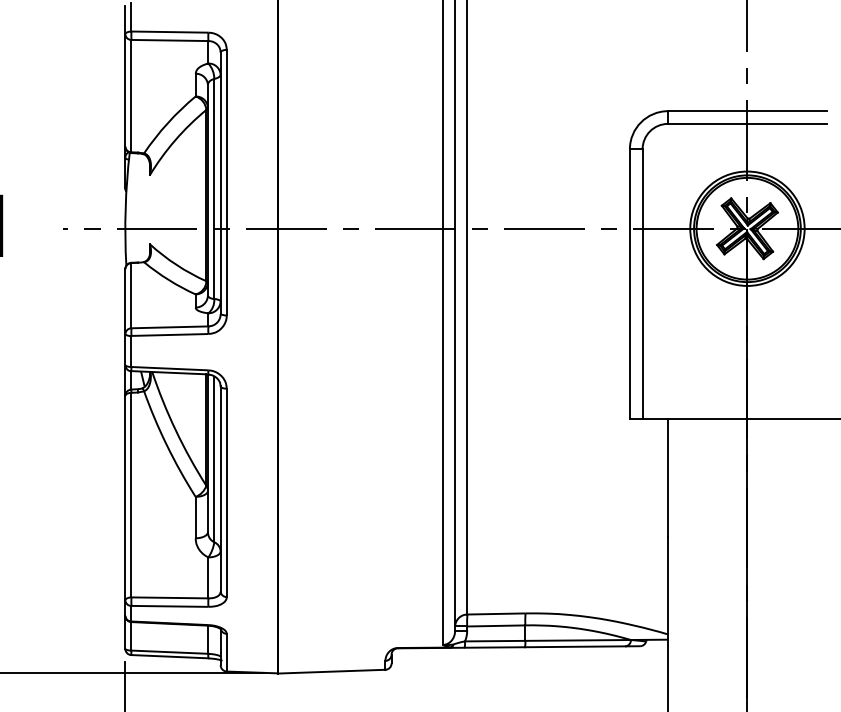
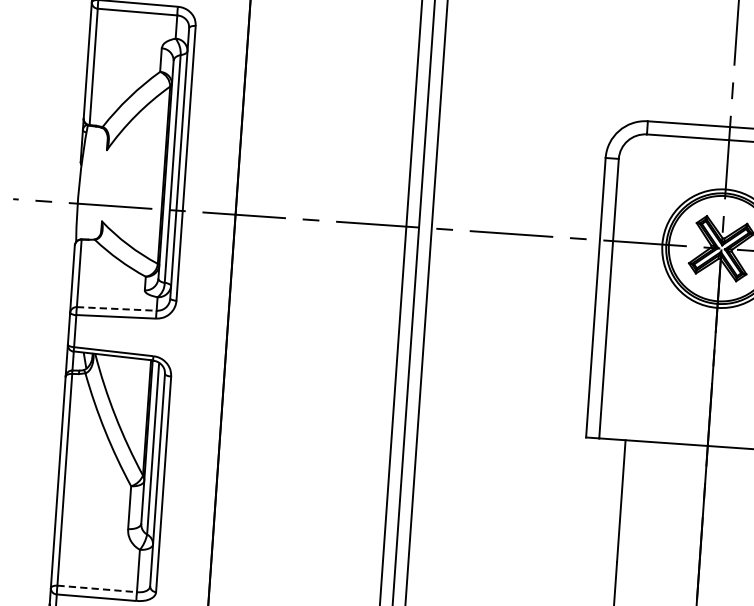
line: (170, 327) -> (117, 309), solid -> dashed
line: (170, 597) -> (97, 588), solid -> dashed

